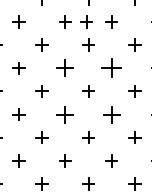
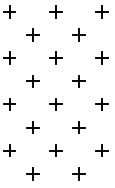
part: (86, 21) -> (53, 34), removed
part: (65, 68) -> (32, 81), size x0.71
part: (111, 68) -> (78, 81), size x0.62
part: (65, 114) -> (32, 127), size x0.71
part: (111, 114) -> (78, 127), size x0.71

